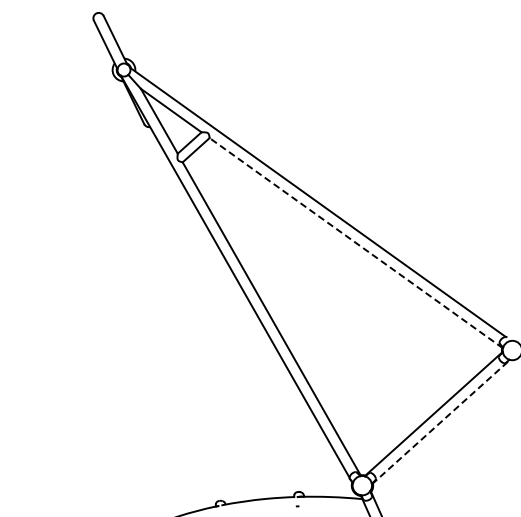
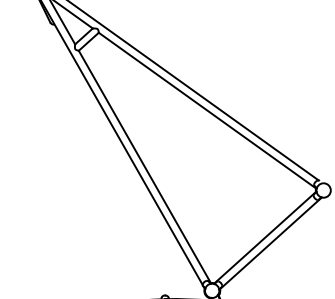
line: (355, 242) -> (207, 110), dashed -> solid
line: (440, 422) -> (270, 243), dashed -> solid

